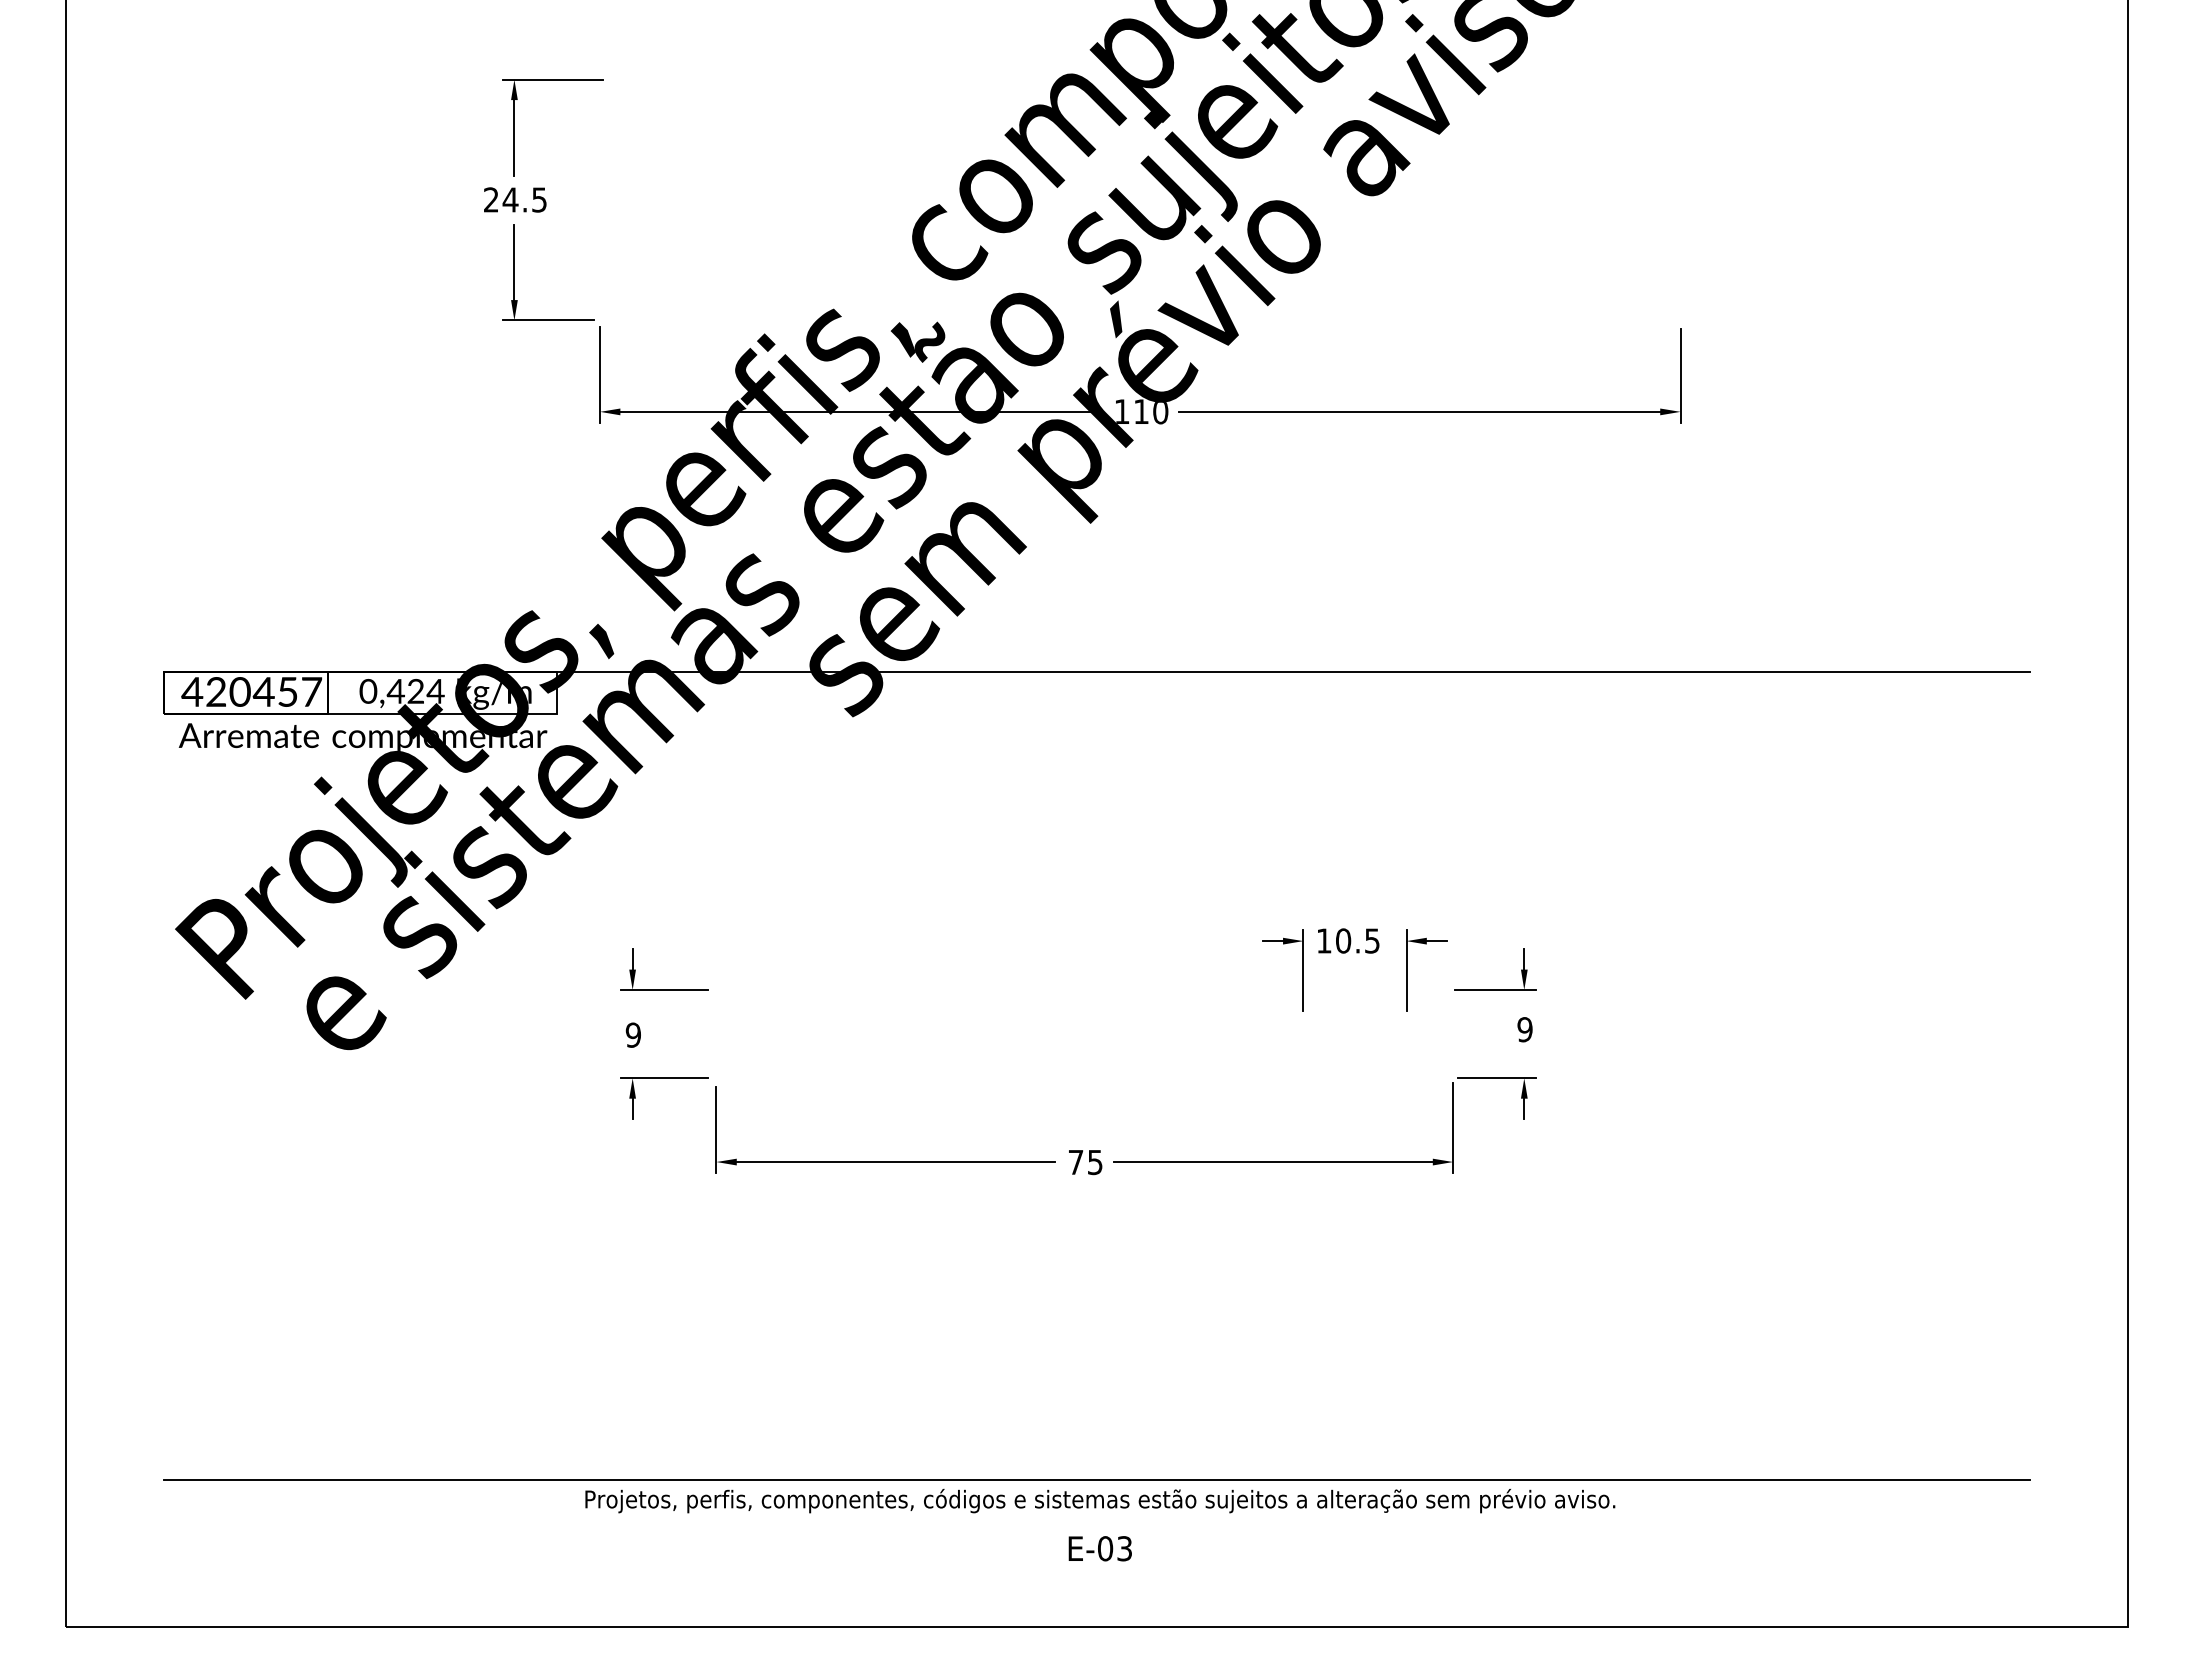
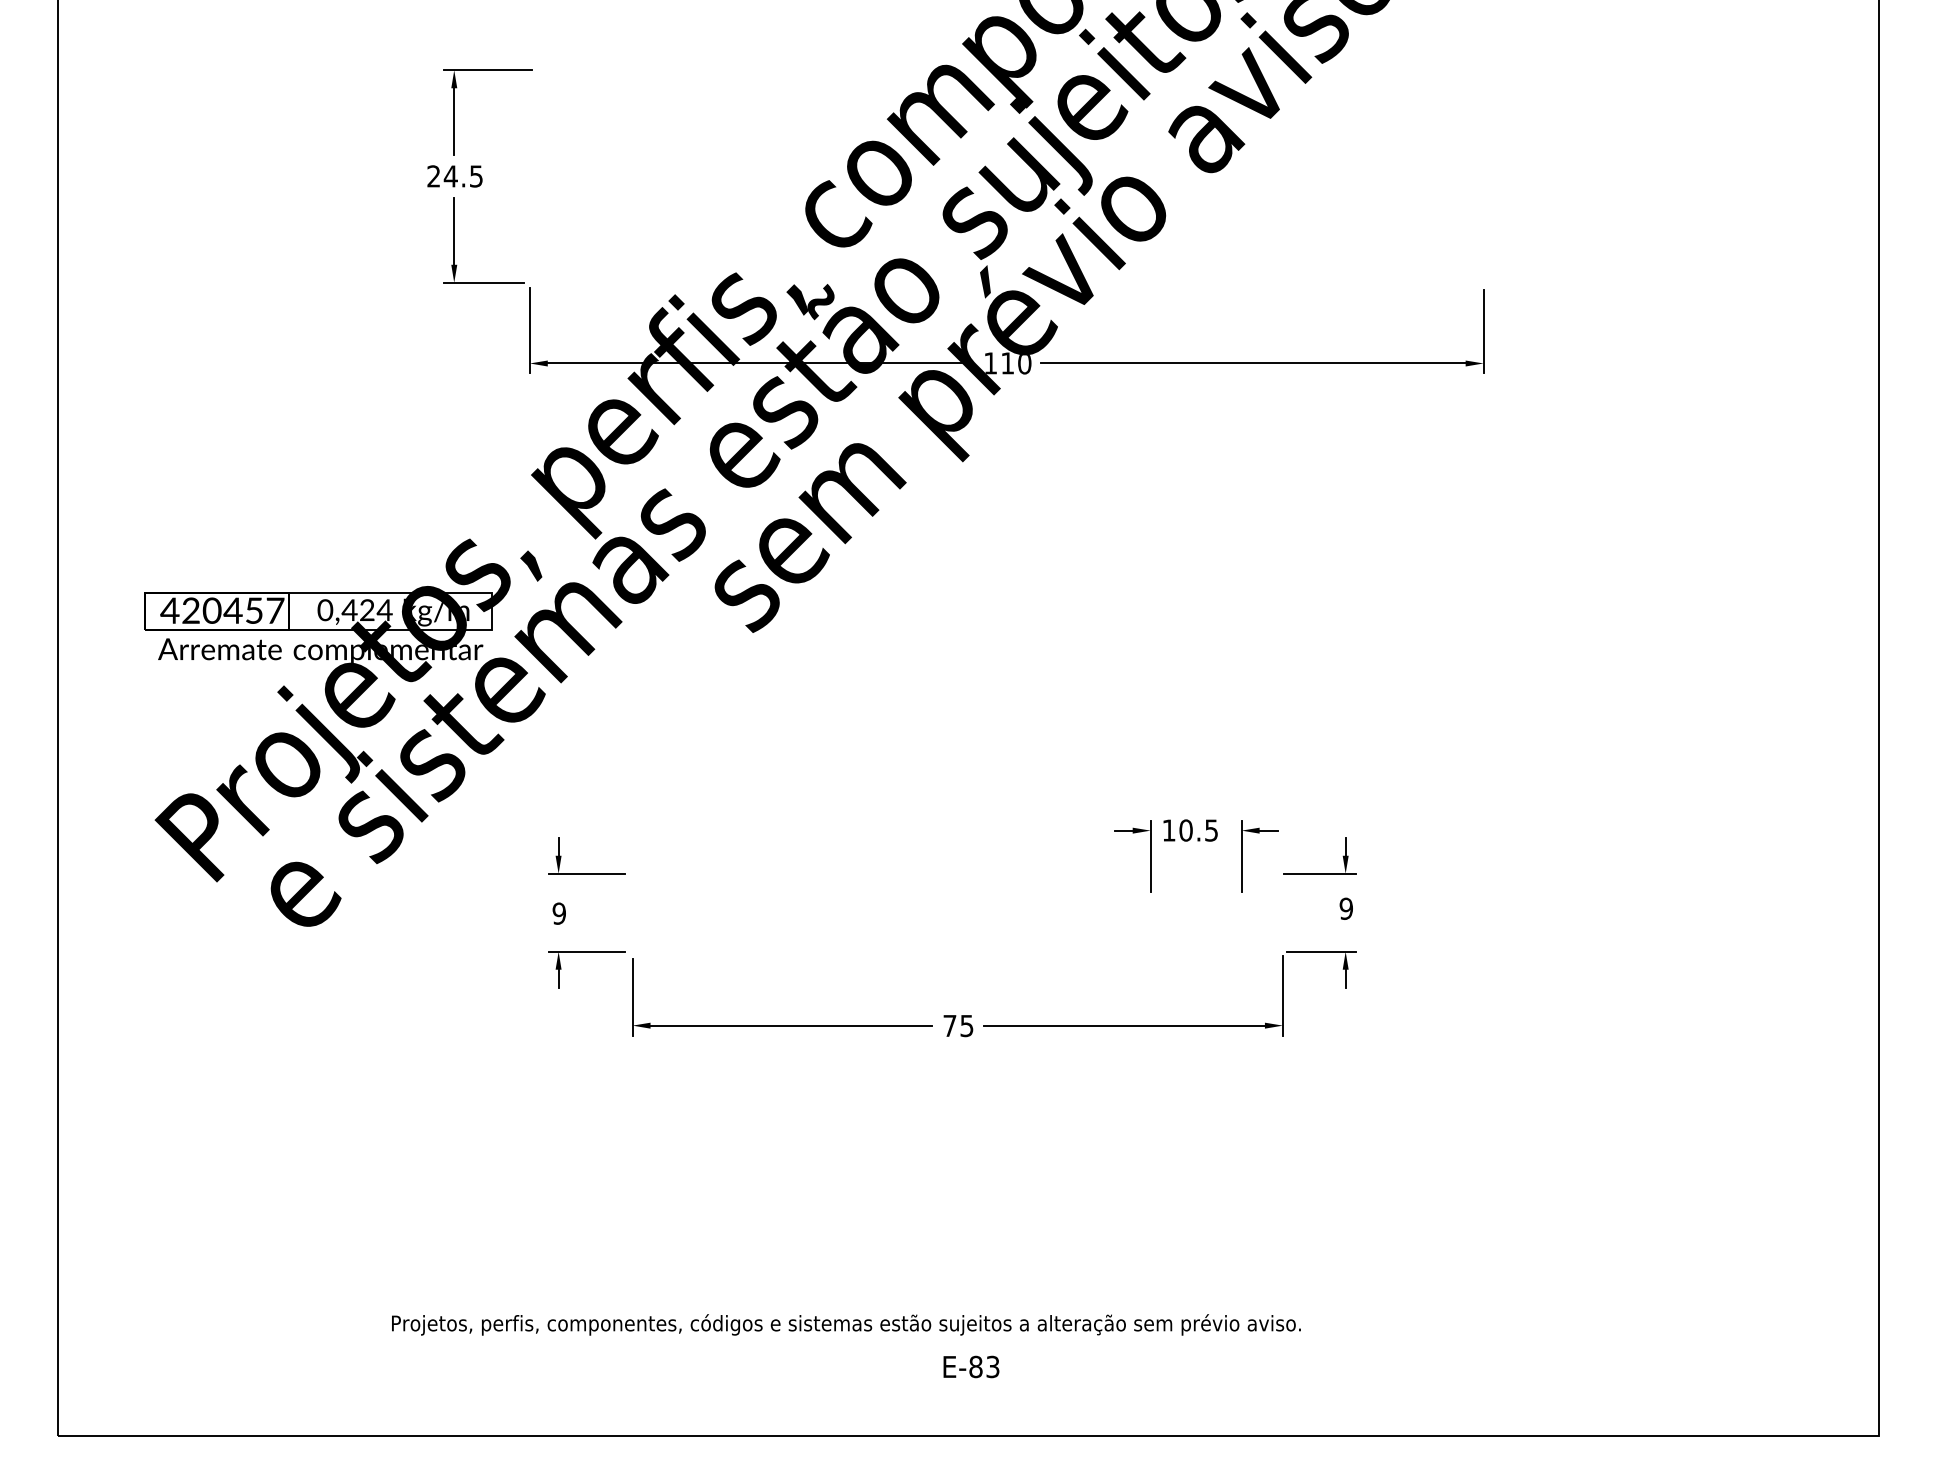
line: (1097, 671) -> (968, 592), removed
line: (1097, 1480) -> (968, 1306), removed
text: (1100, 1500) -> (846, 1324), moved
text: (1104, 1548) -> (975, 1366), E-03 -> E-83

